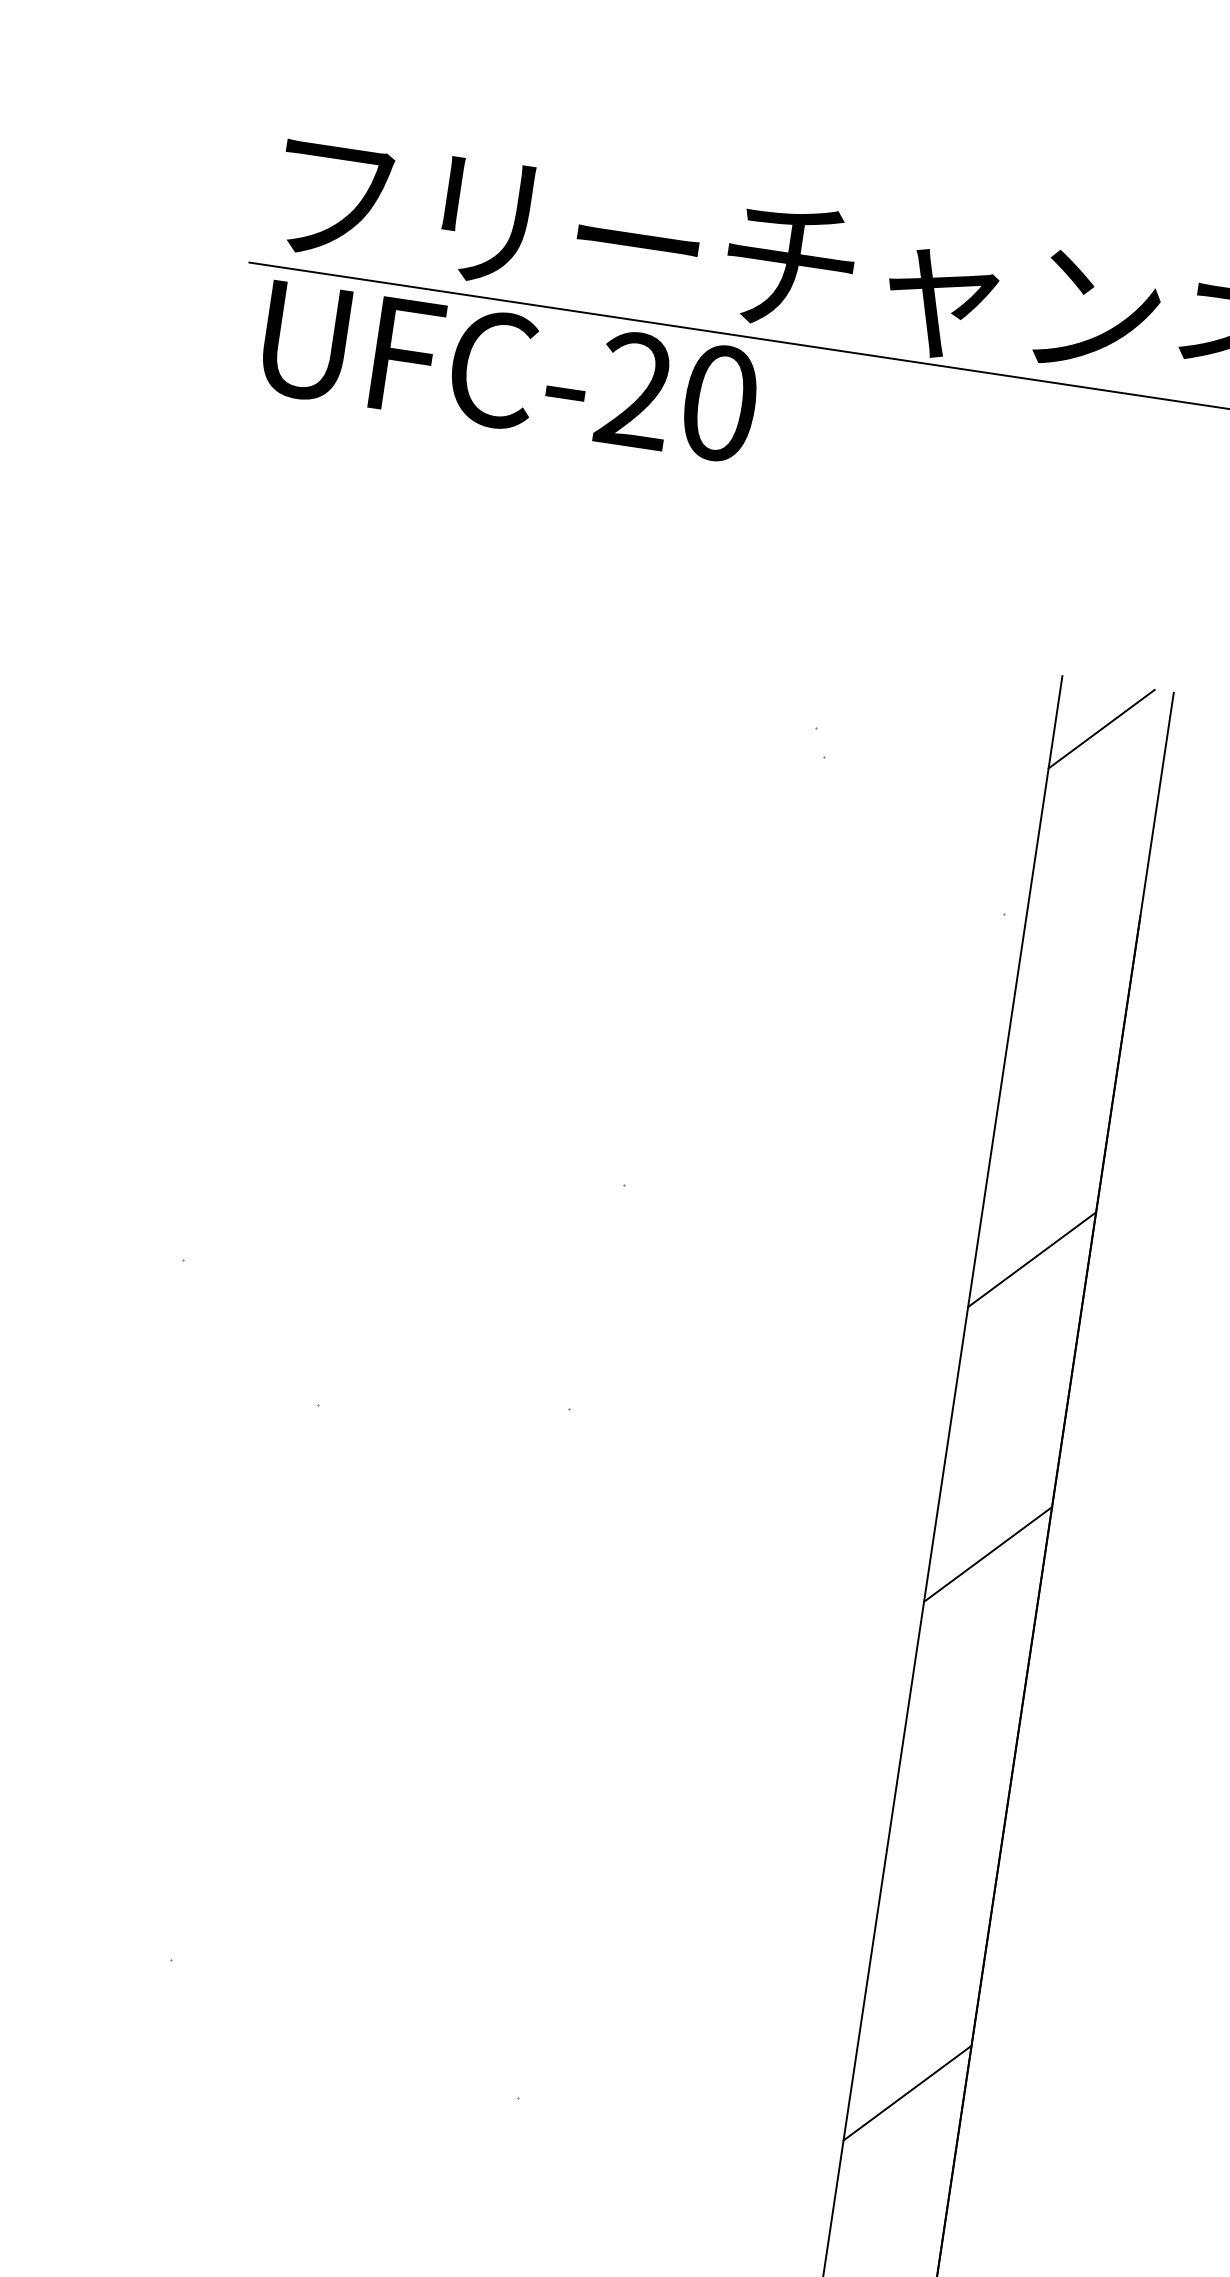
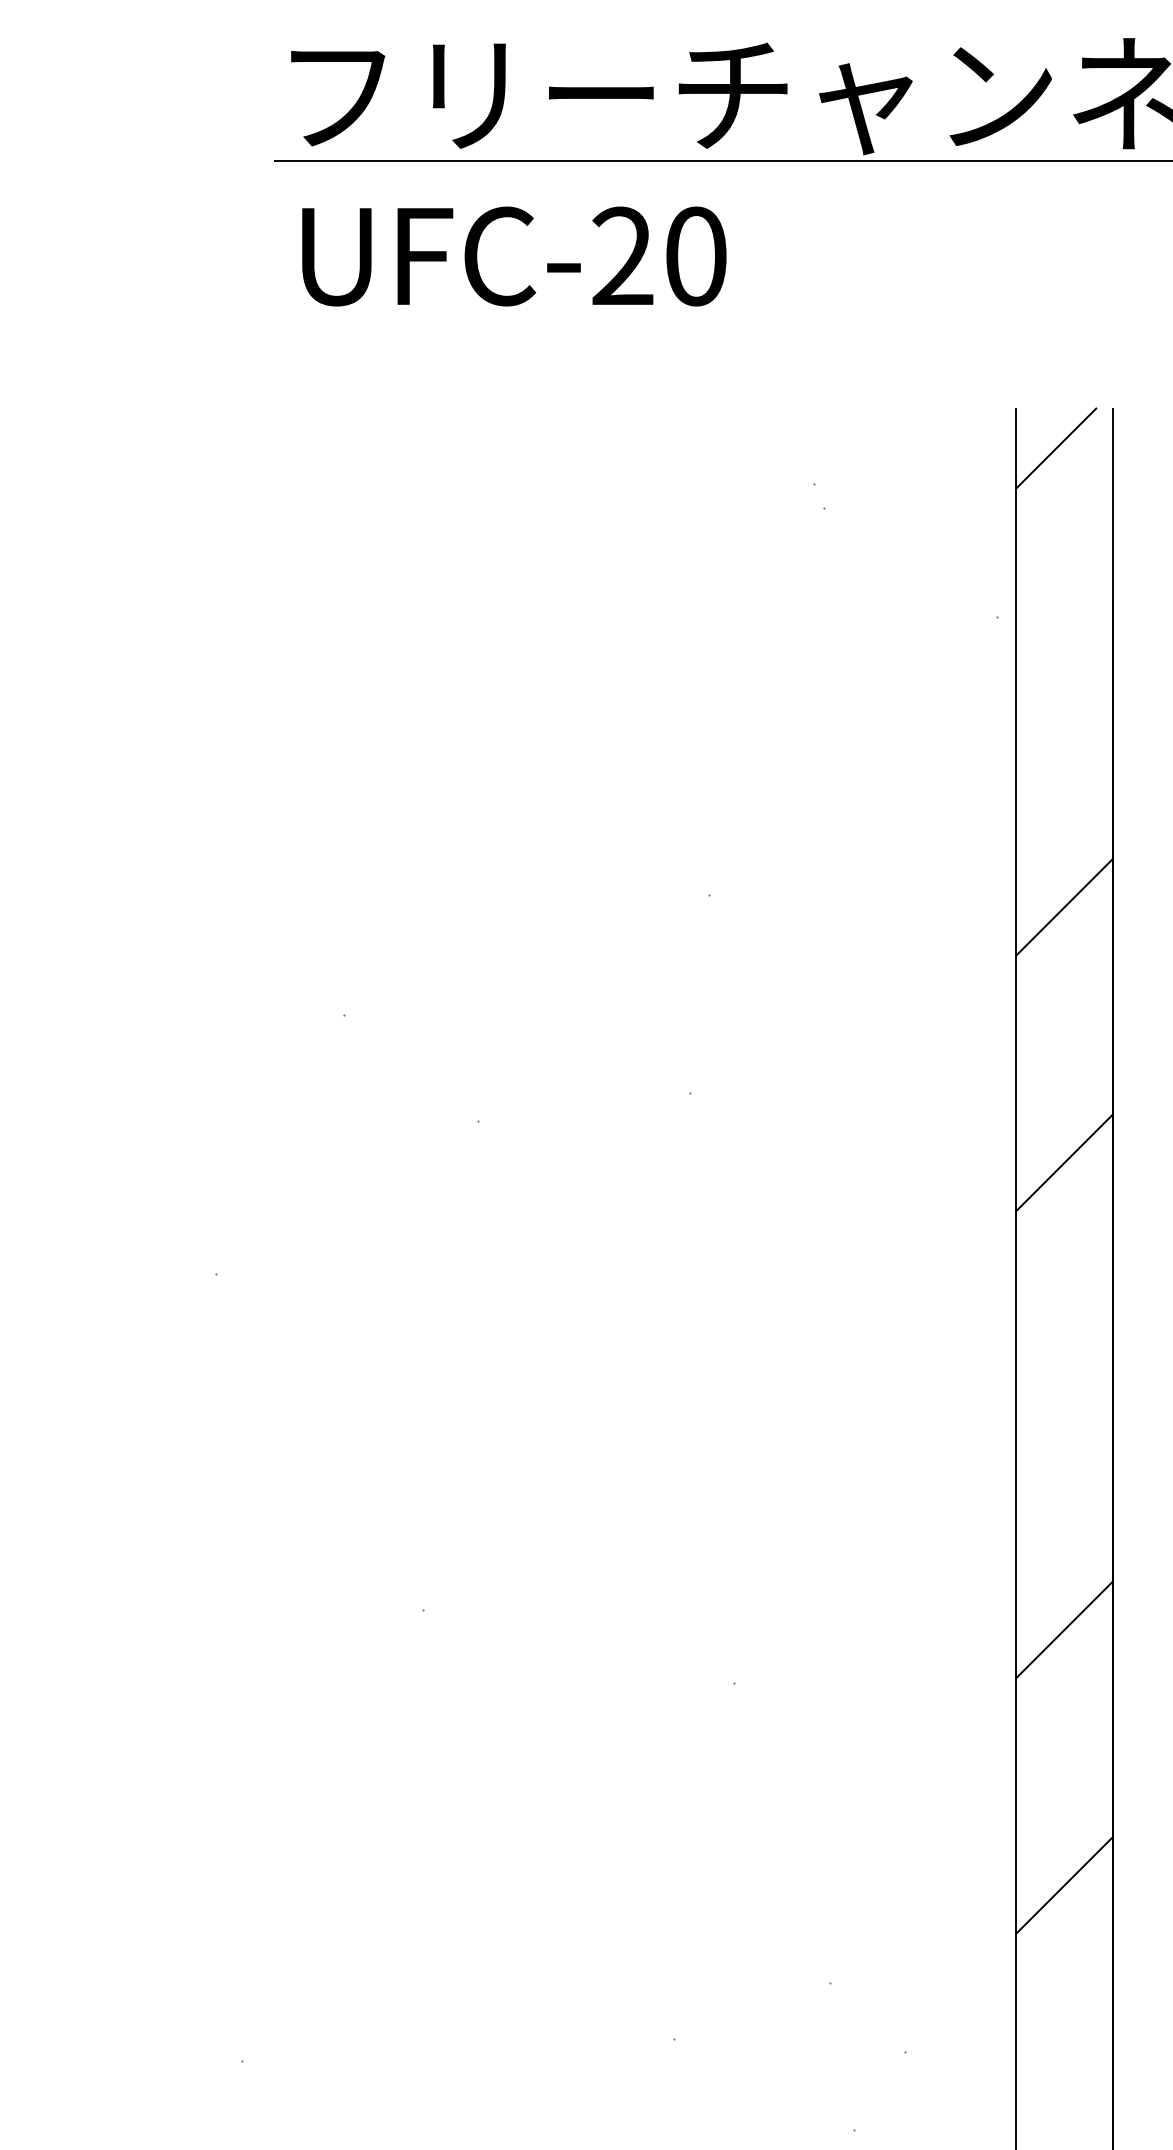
text: (510, 371) -> (514, 256), moved

